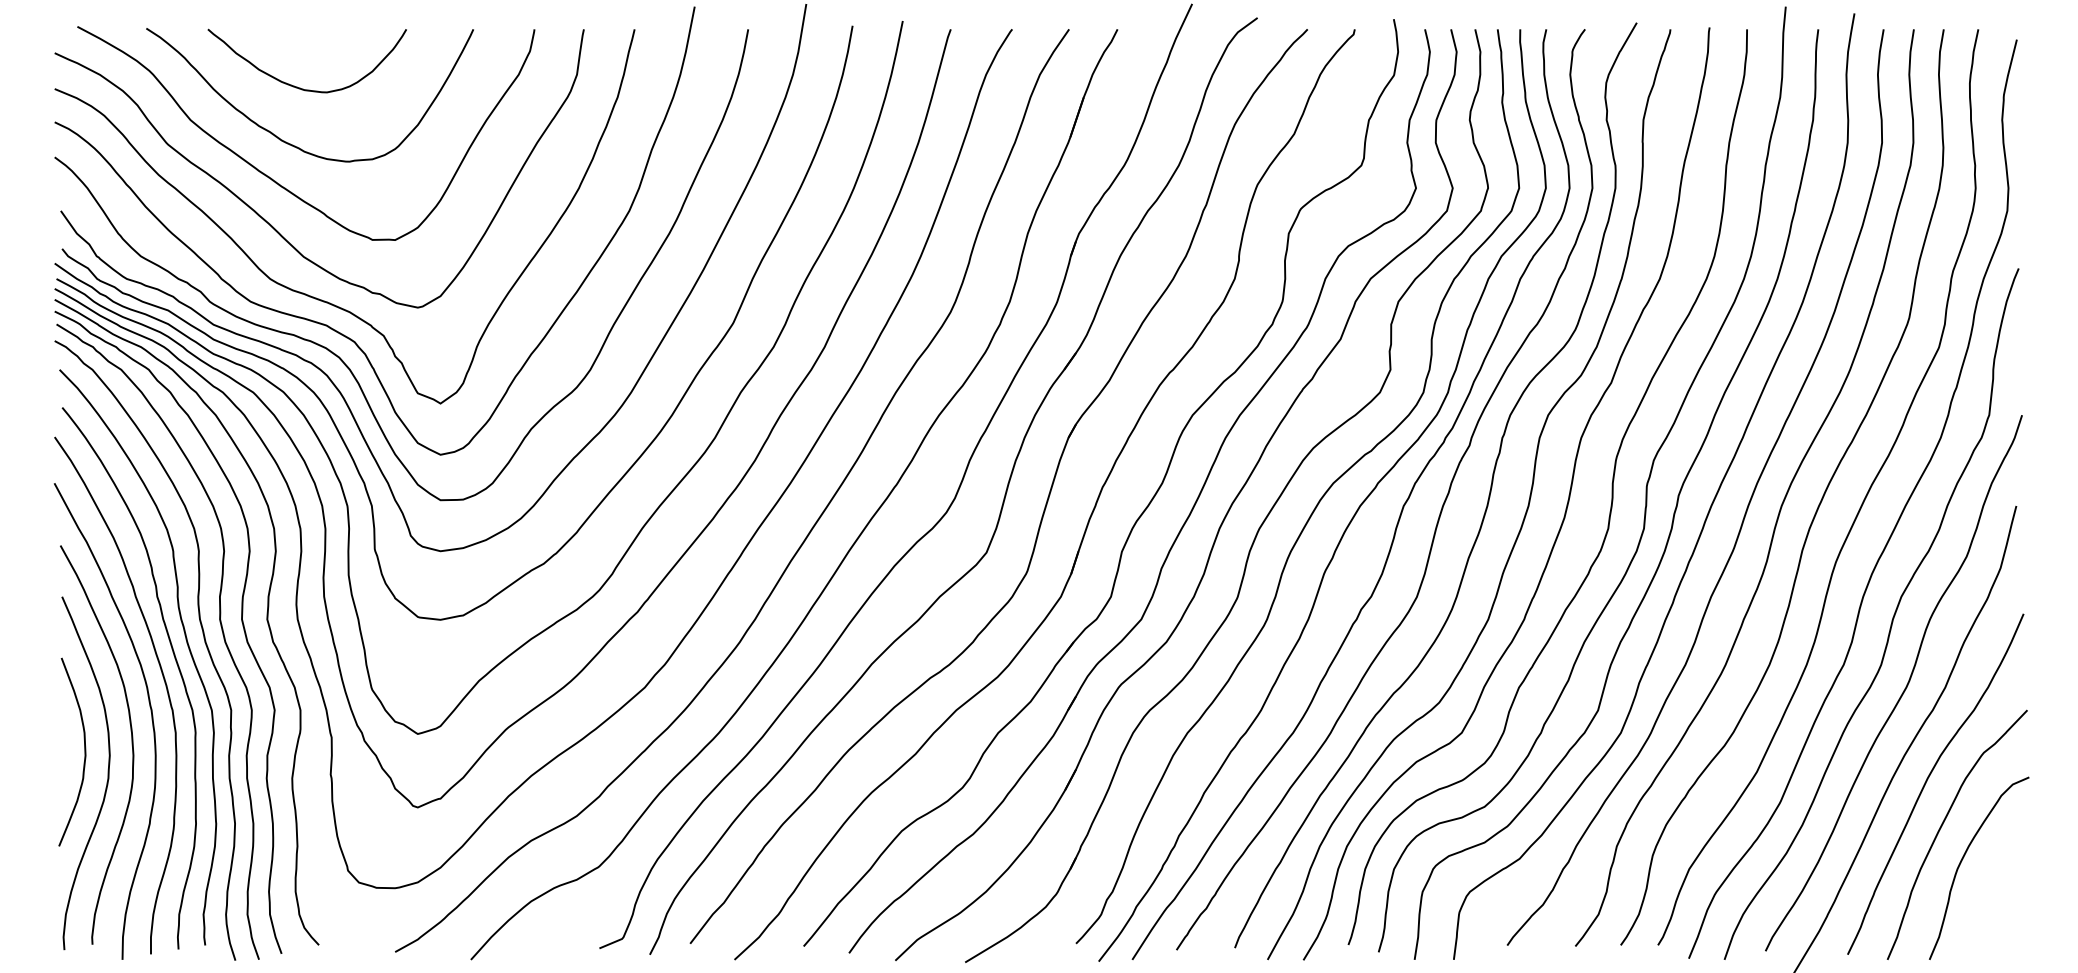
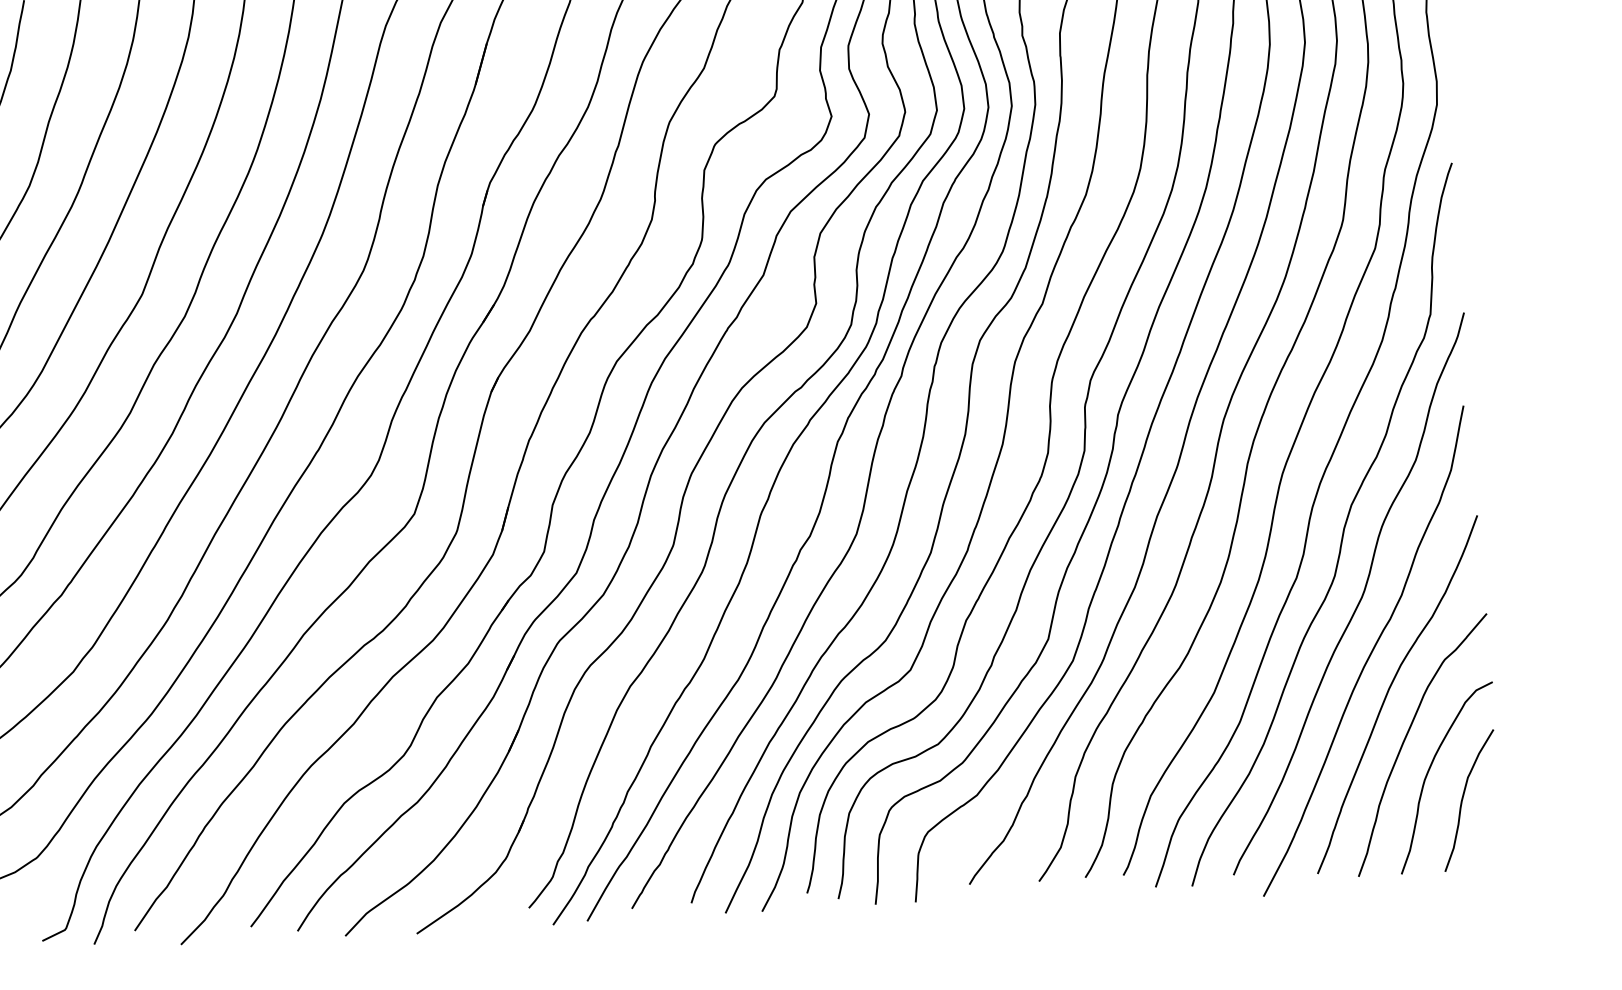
curve: (1994, 889) -> (1463, 798), added

